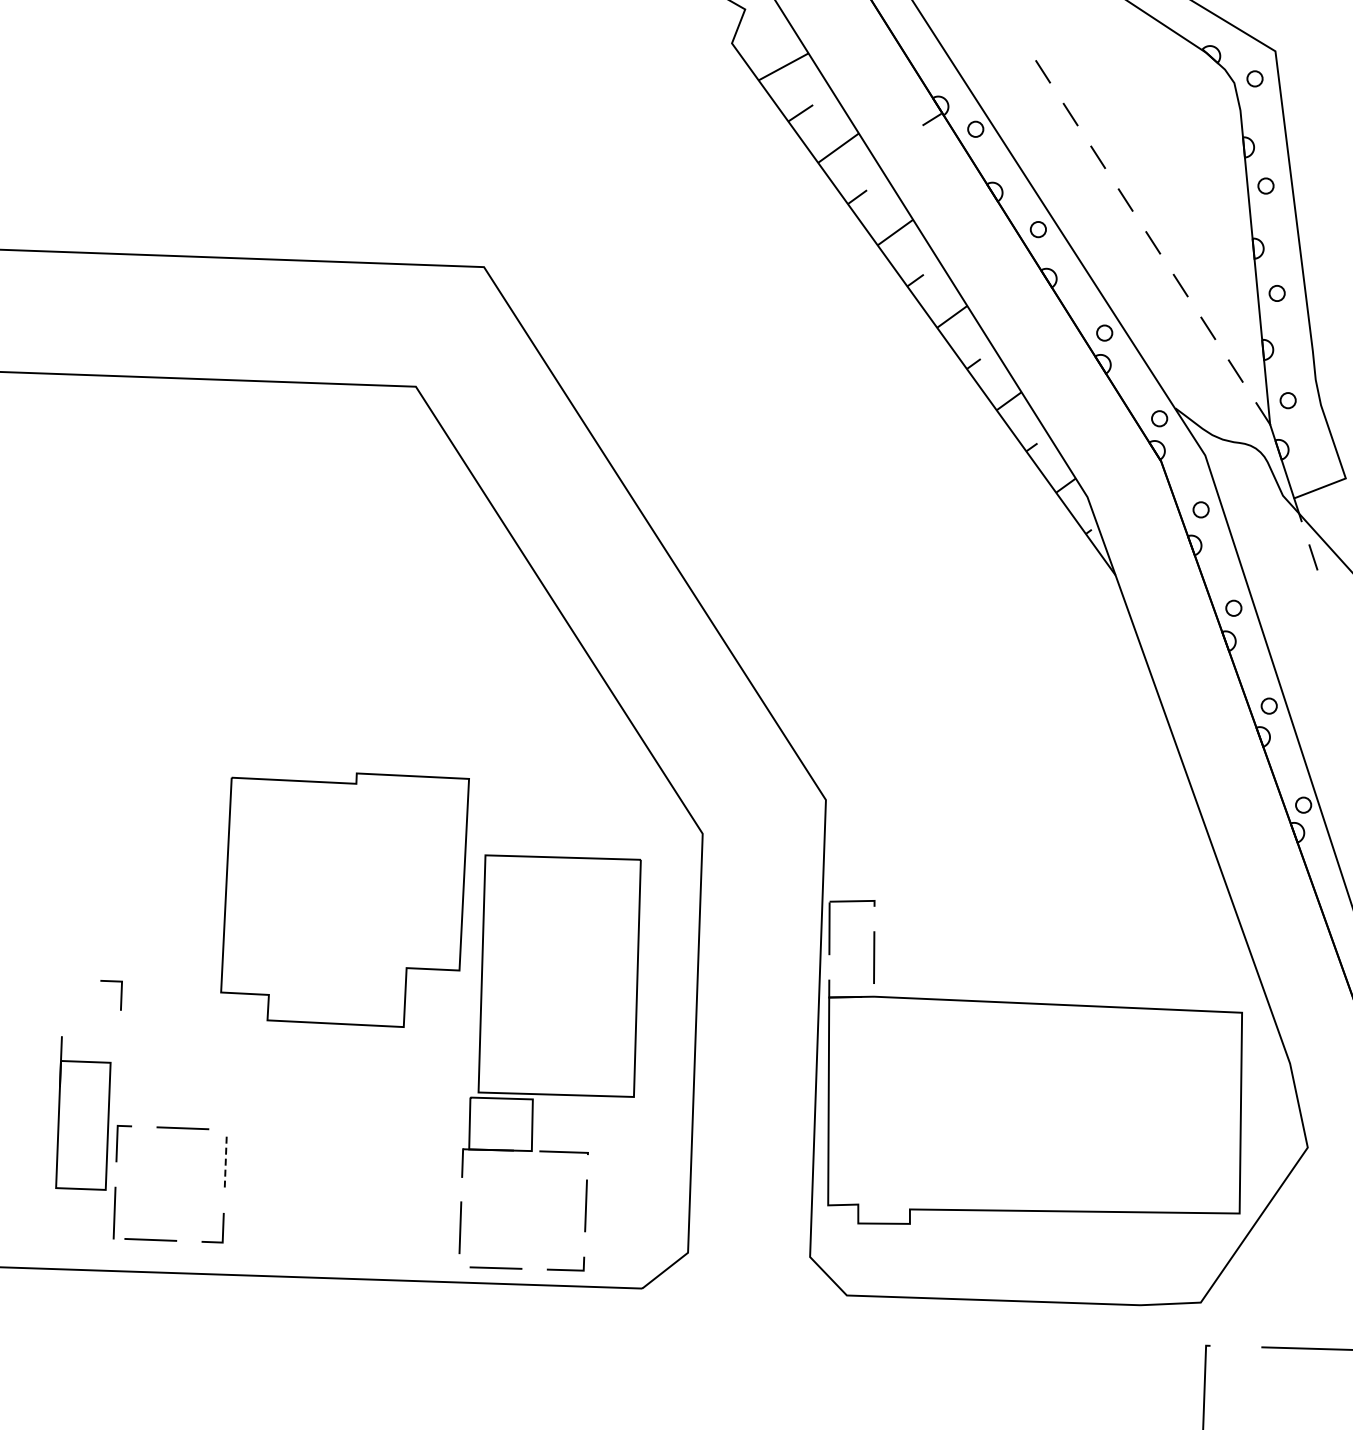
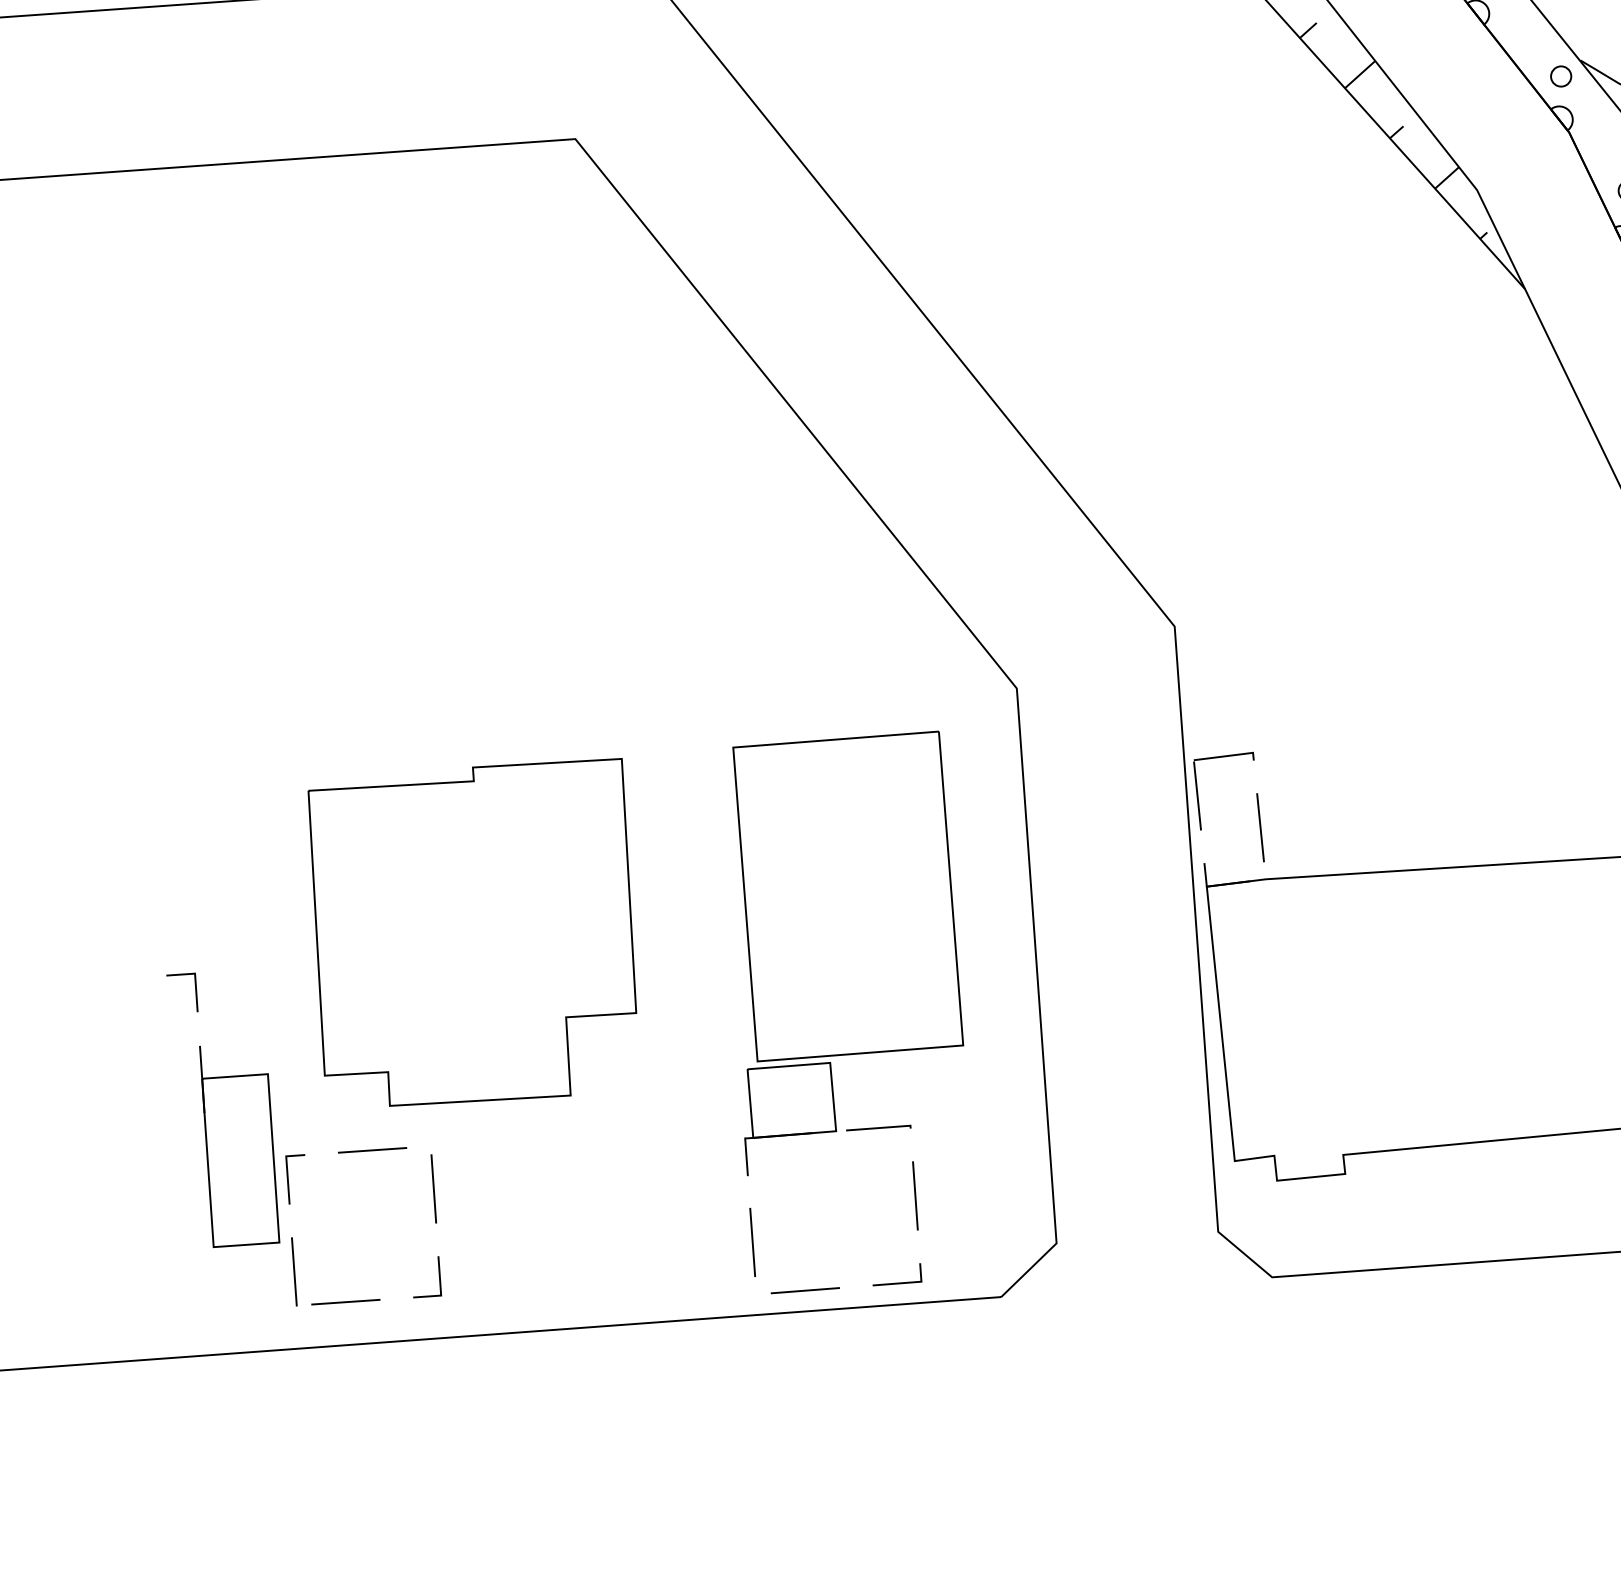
part: (344, 899) -> (474, 935), moved
line: (120, 995) -> (194, 992), moved
line: (225, 1162) -> (433, 1189), dashed -> solid

